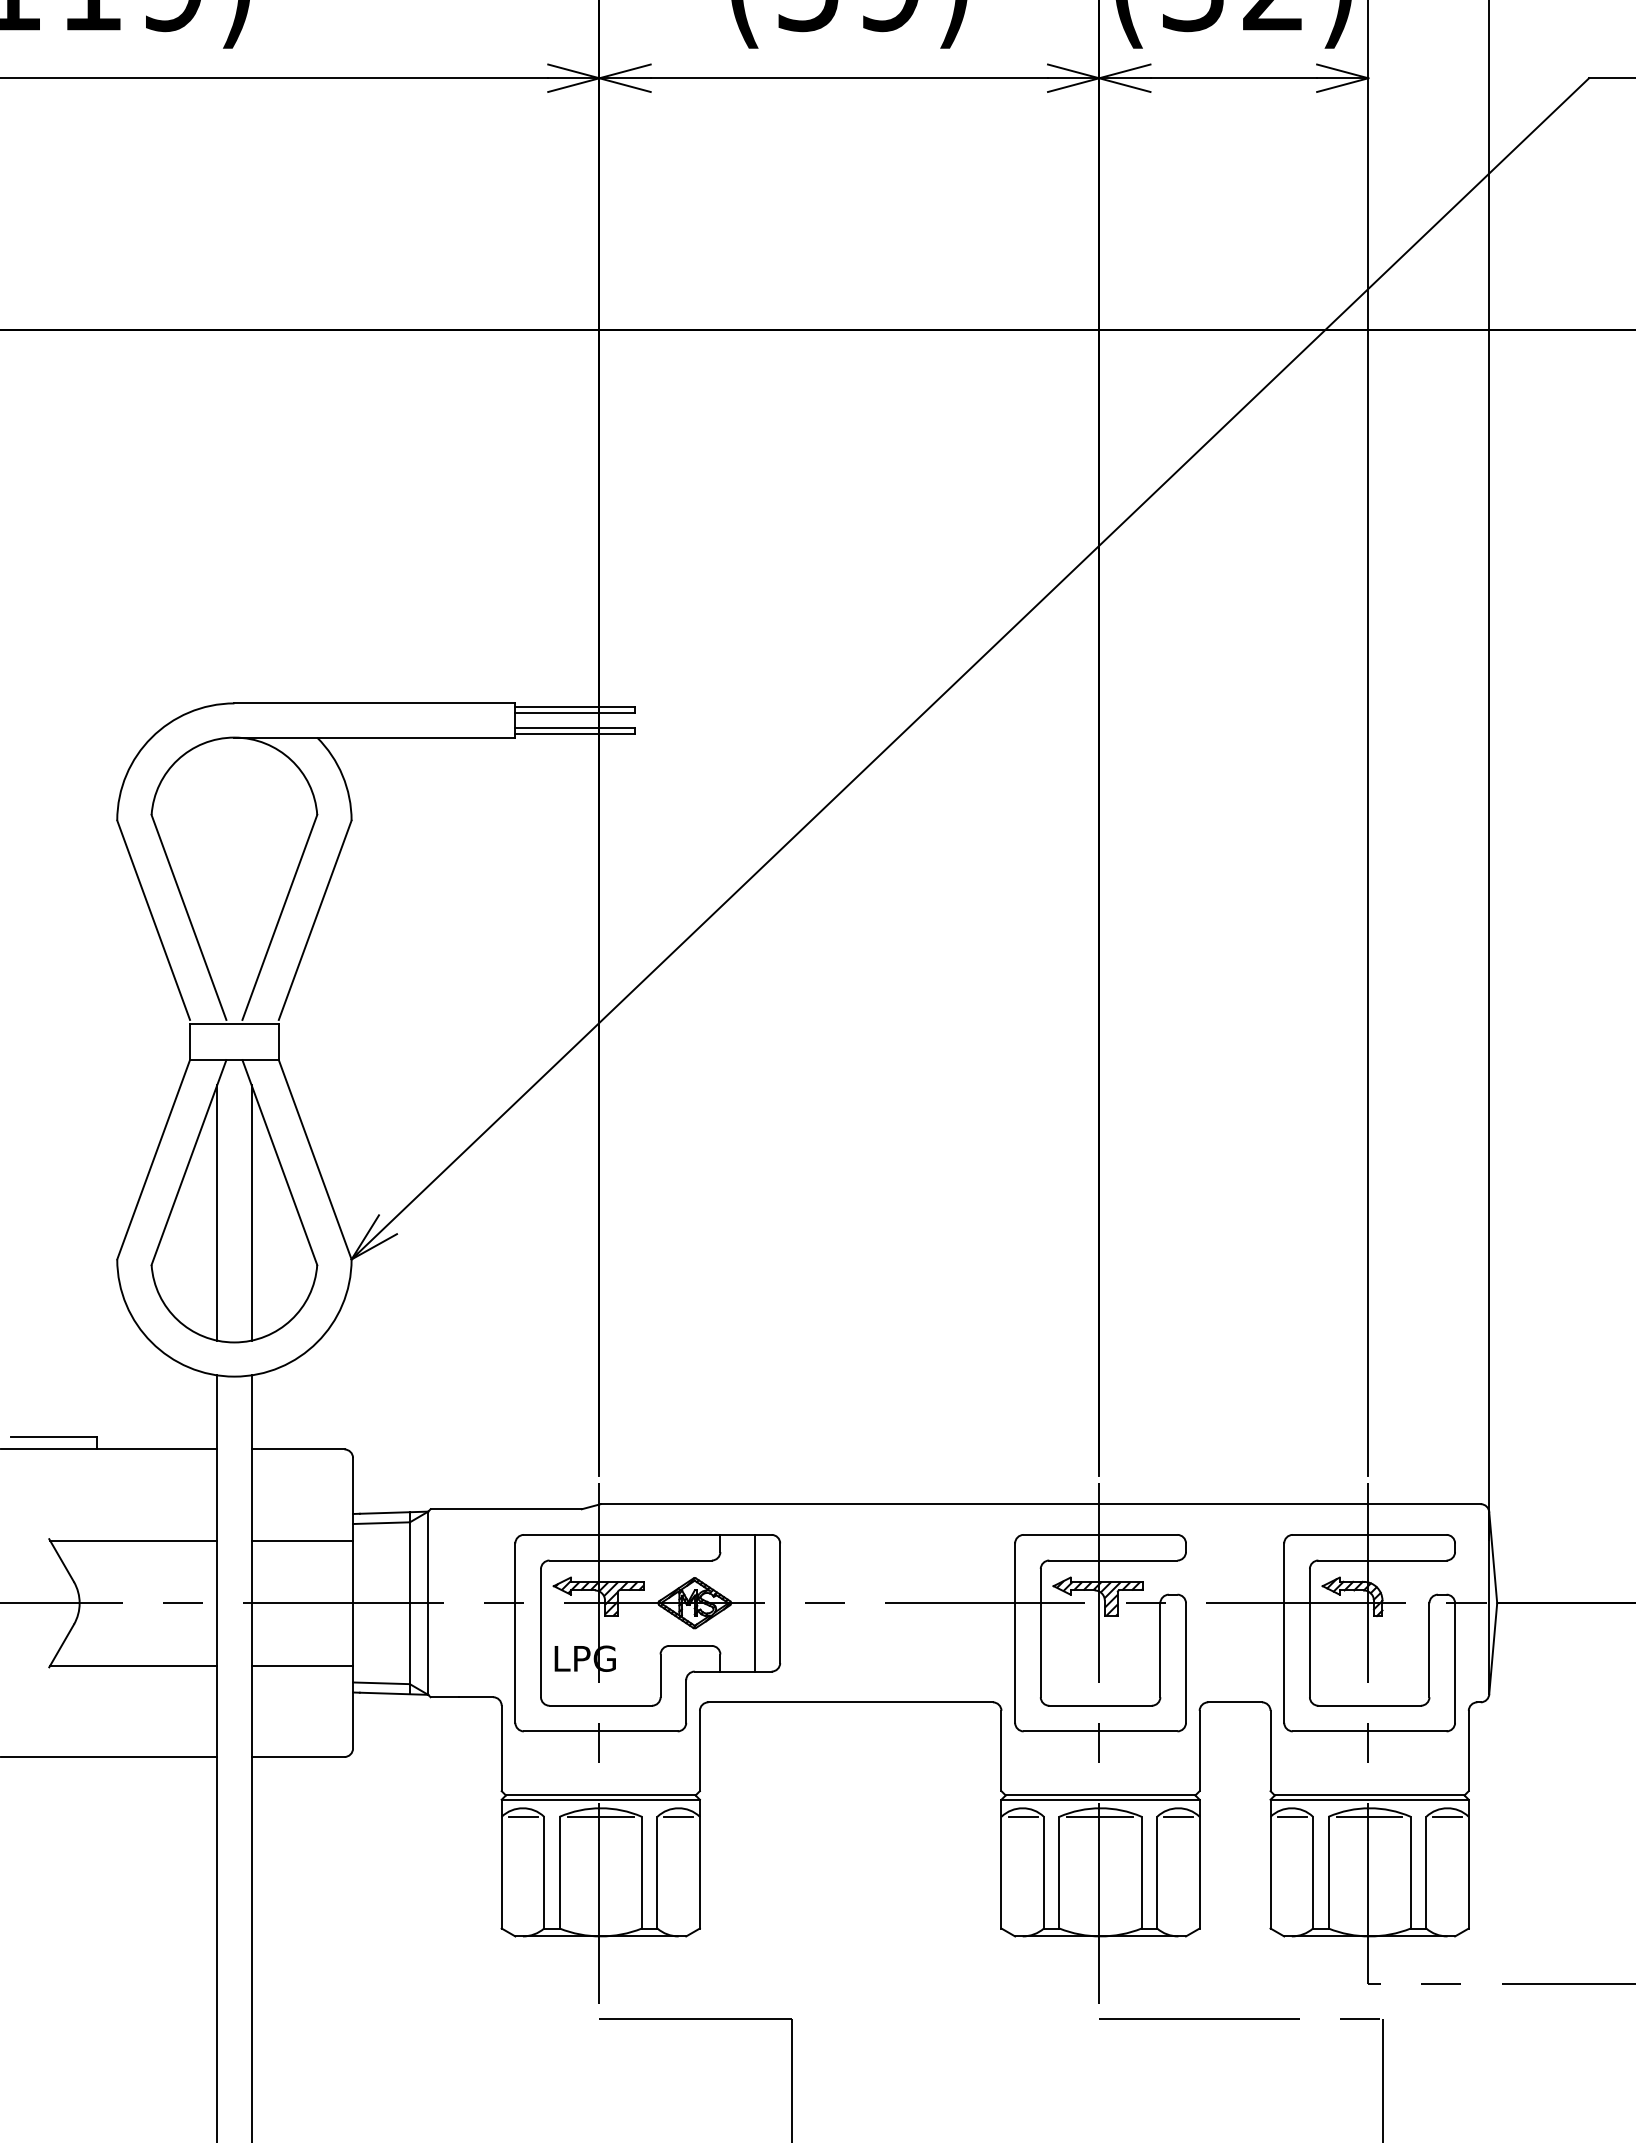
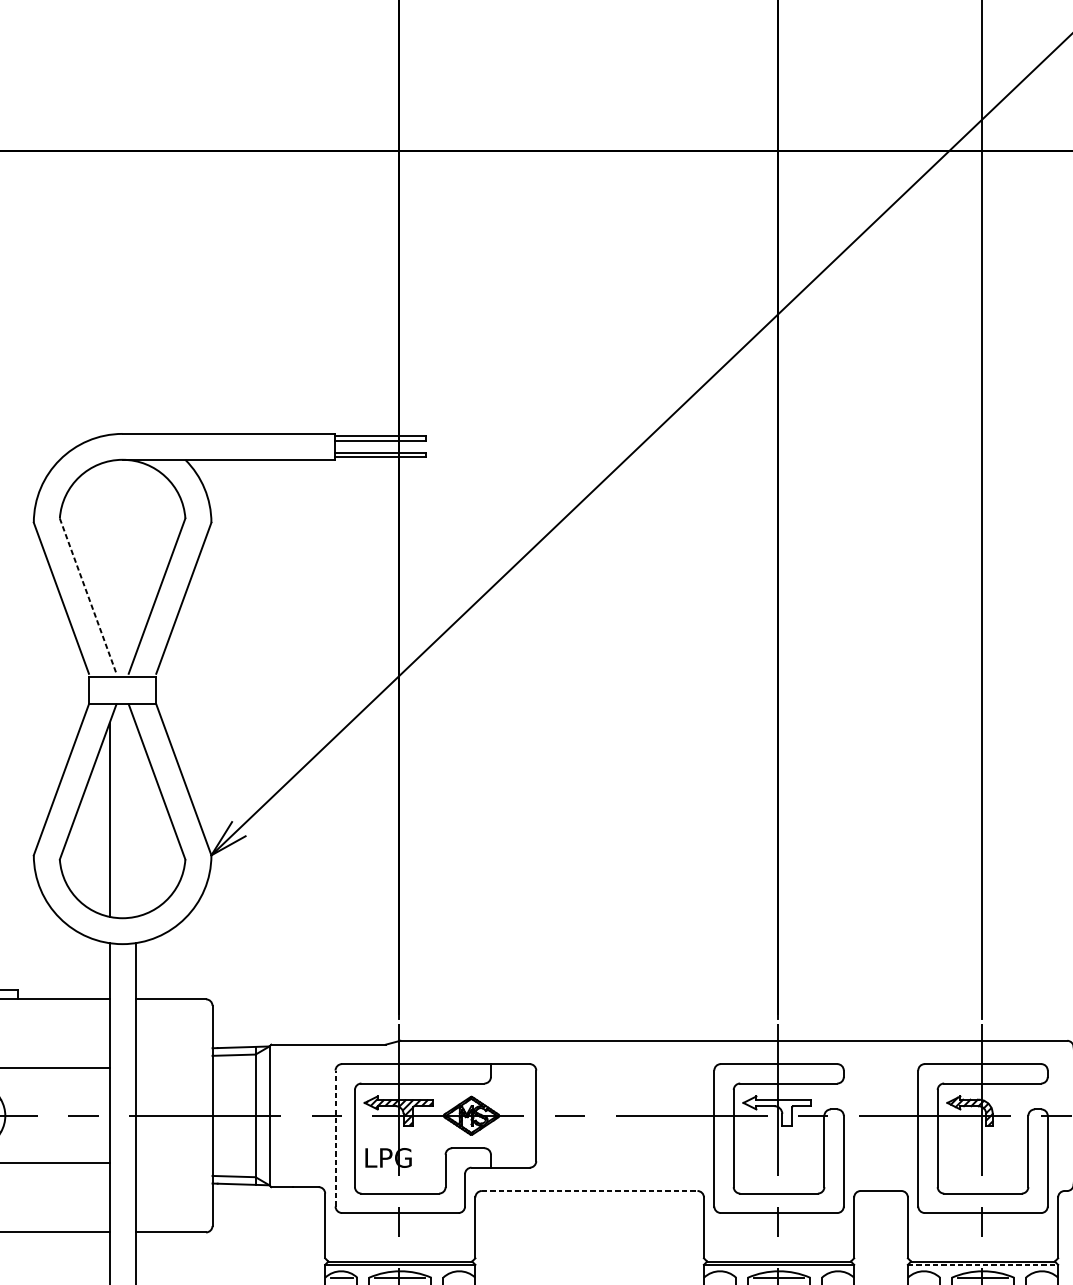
line: (189, 917) -> (88, 596), solid -> dashed
line: (251, 1212) -> (135, 819), removed
line: (302, 1540) -> (174, 1068), removed
hatch: (1100, 1598) -> (779, 1112), removed
line: (754, 1602) -> (516, 1115), removed
line: (515, 1633) -> (335, 1138), solid -> dashed
line: (302, 1665) -> (174, 1163), removed
line: (851, 1702) -> (590, 1191), solid -> dashed
line: (1370, 1799) -> (983, 1264), solid -> dashed
line: (678, 1816) -> (459, 1277), removed
line: (1022, 1816) -> (719, 1277), removed
line: (1177, 1816) -> (837, 1277), removed
line: (1291, 1816) -> (923, 1277), removed
line: (1446, 1816) -> (1041, 1277), removed

